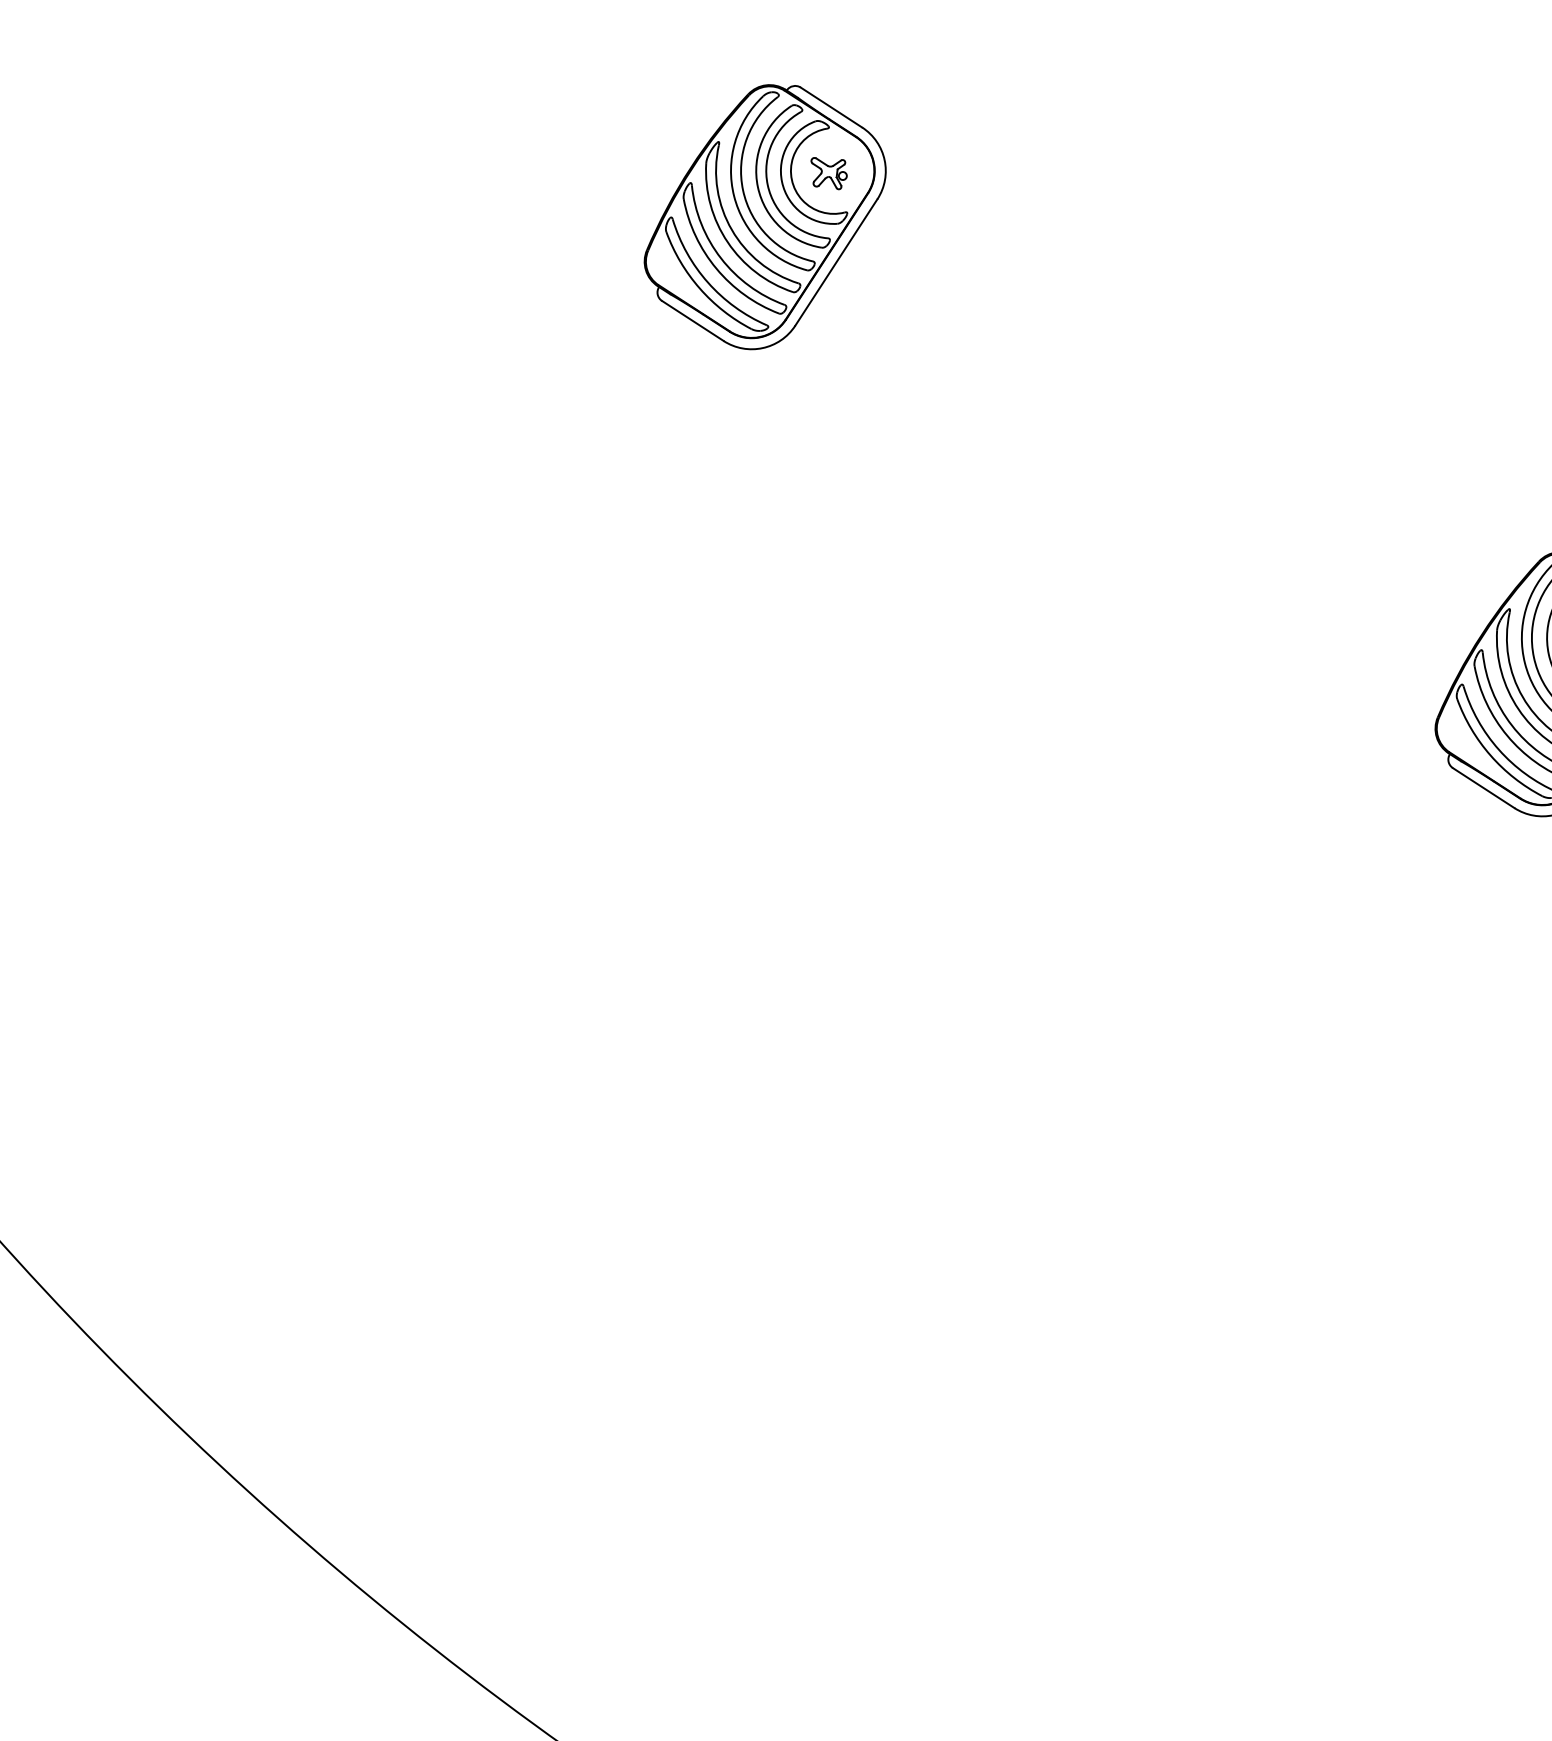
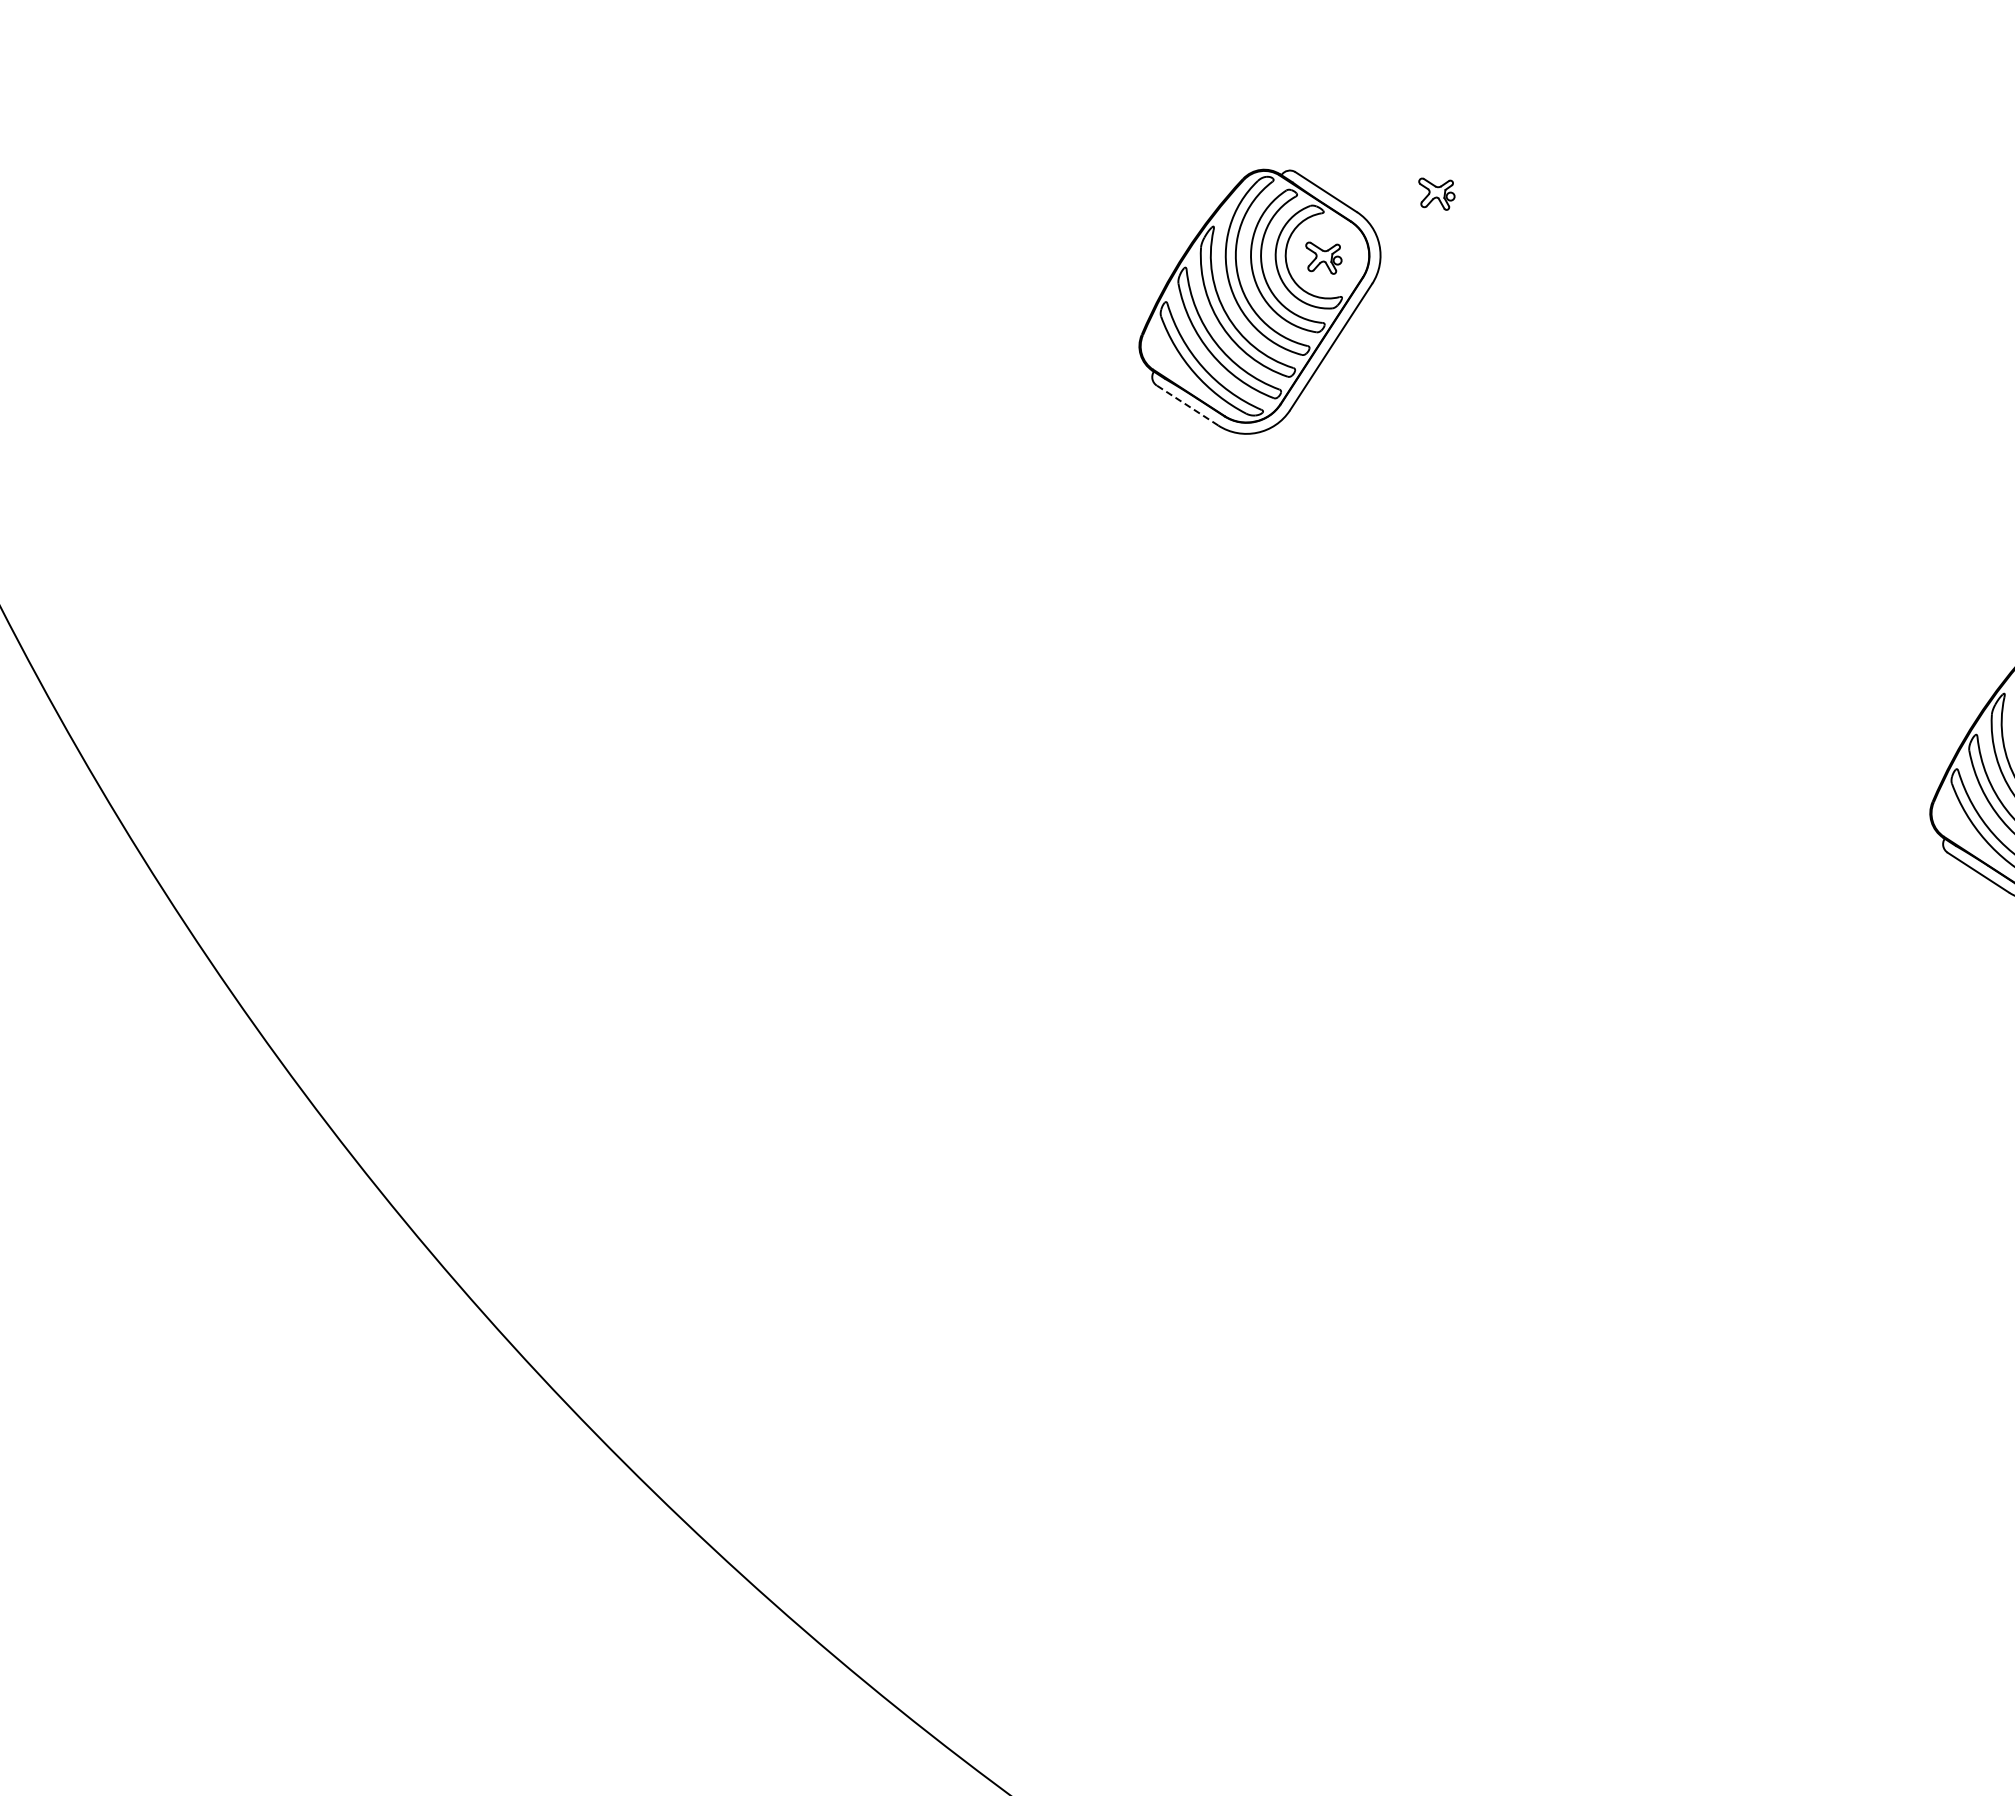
part: (941, 108) -> (1436, 193), added
line: (692, 320) -> (1187, 405), solid -> dashed

